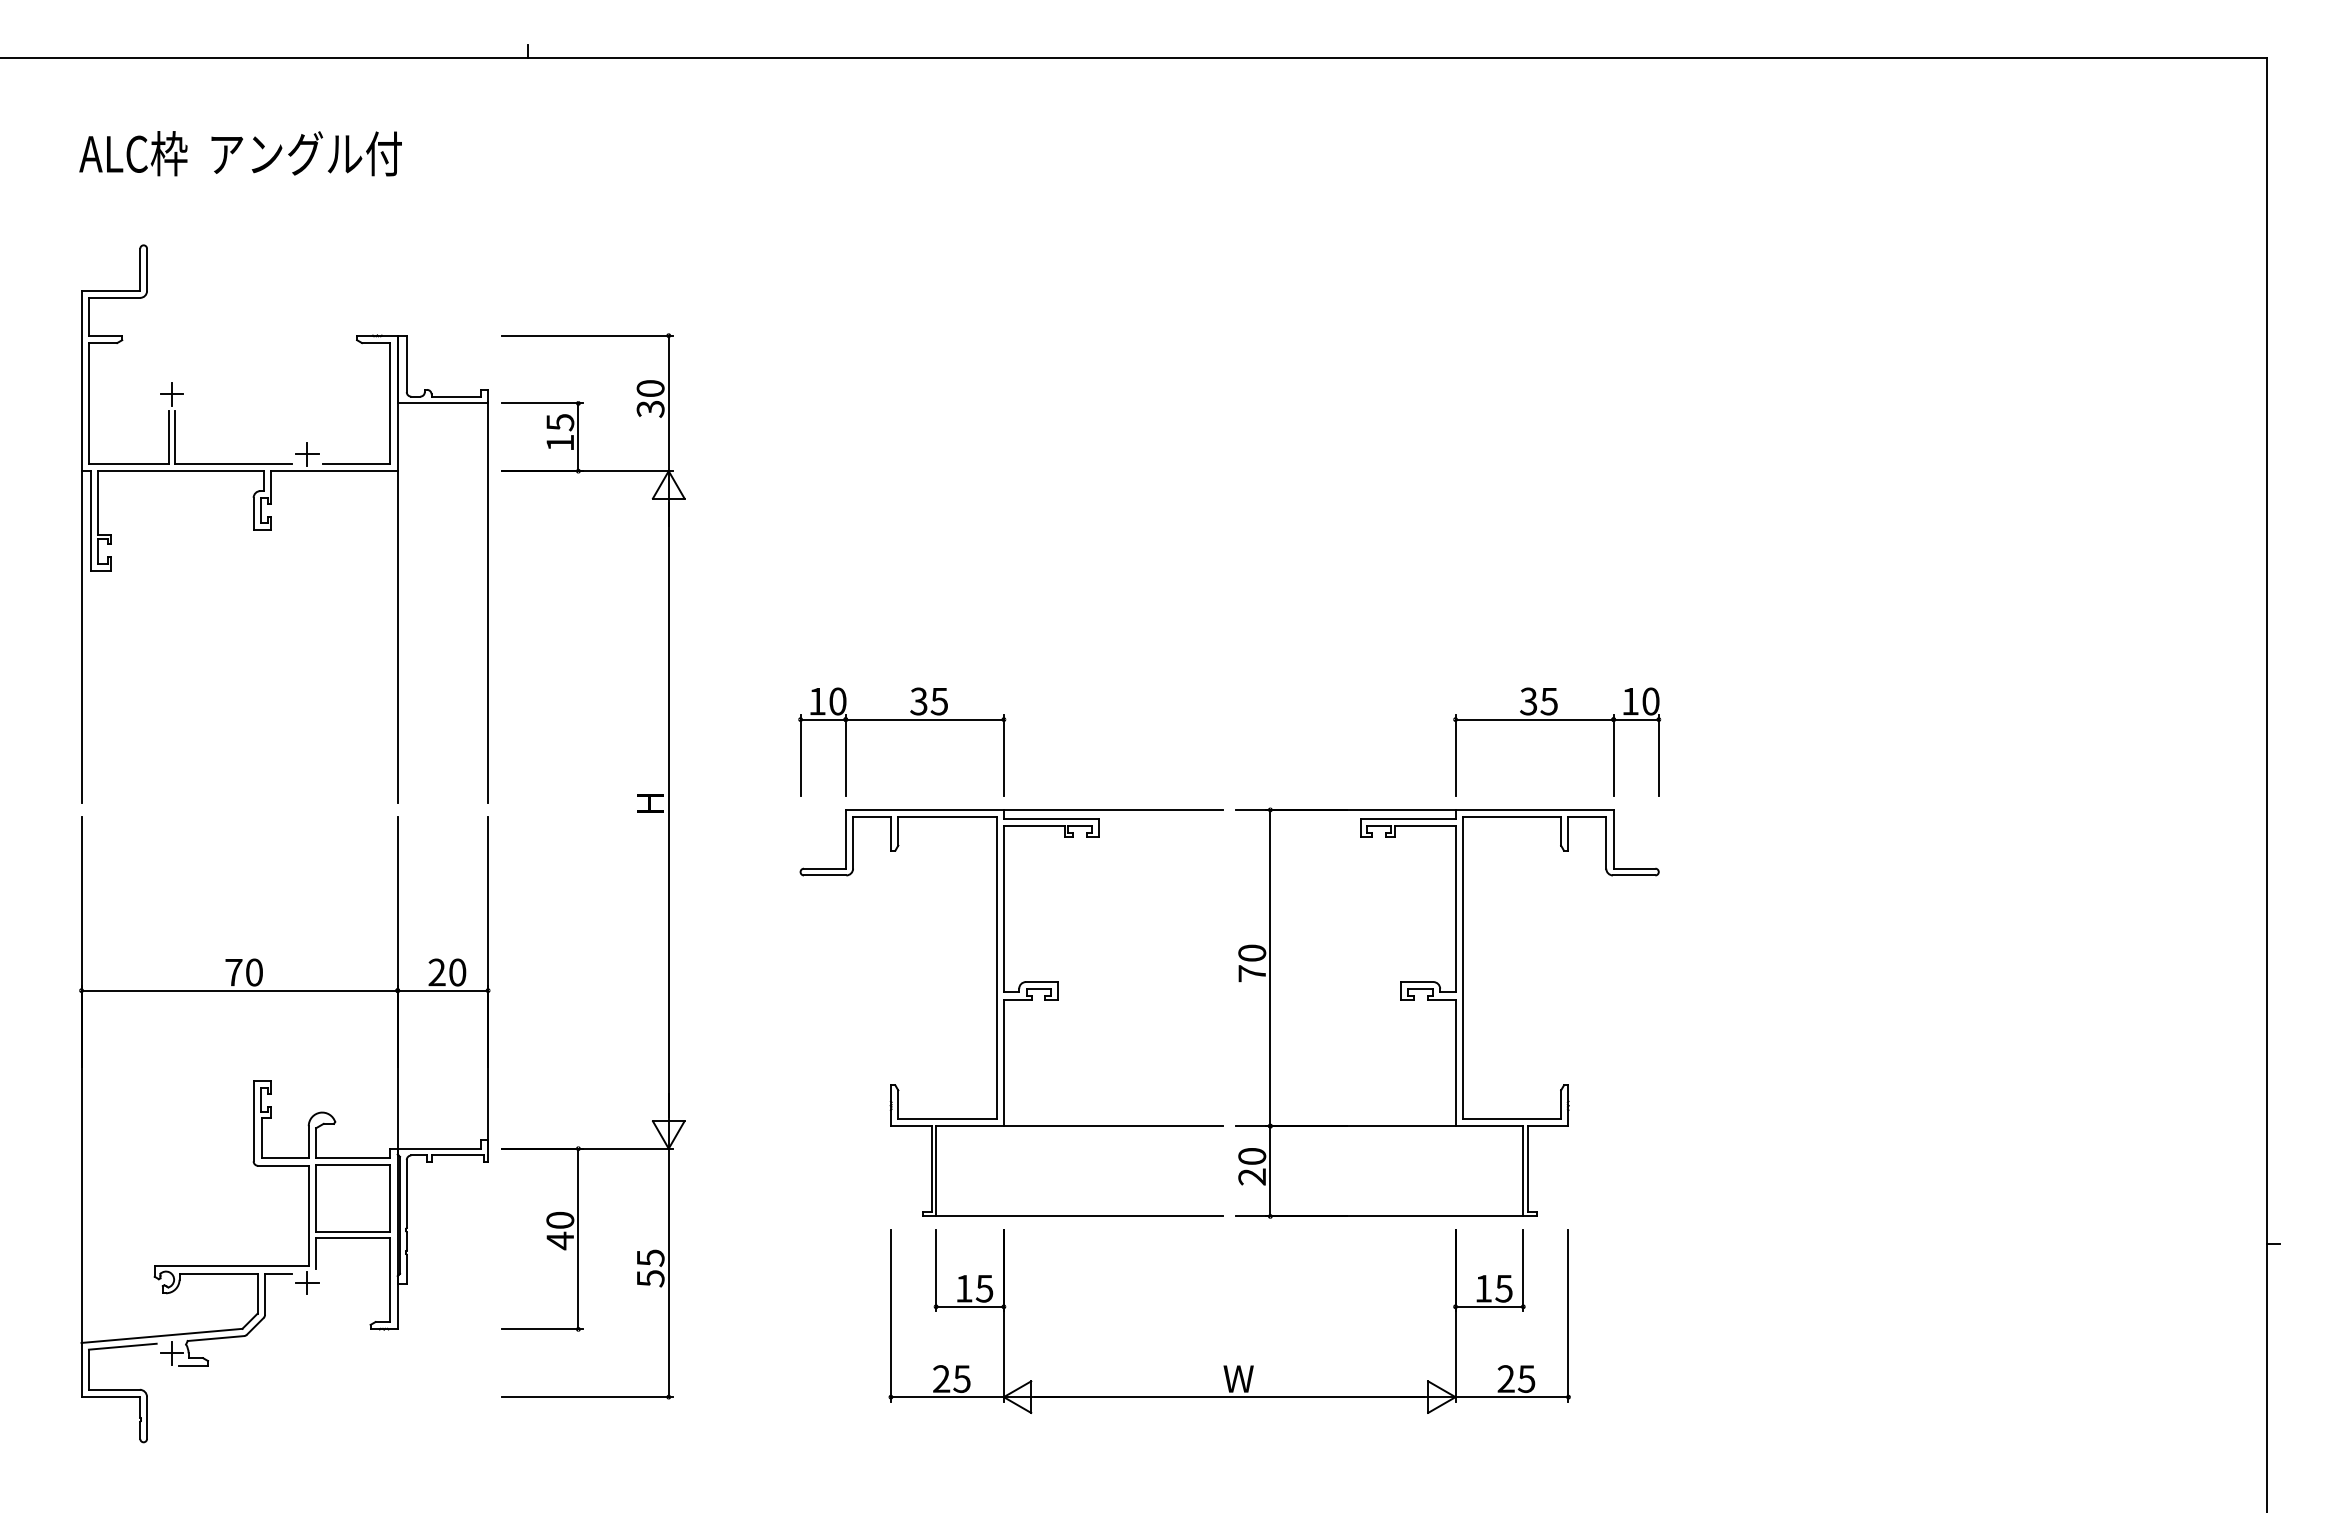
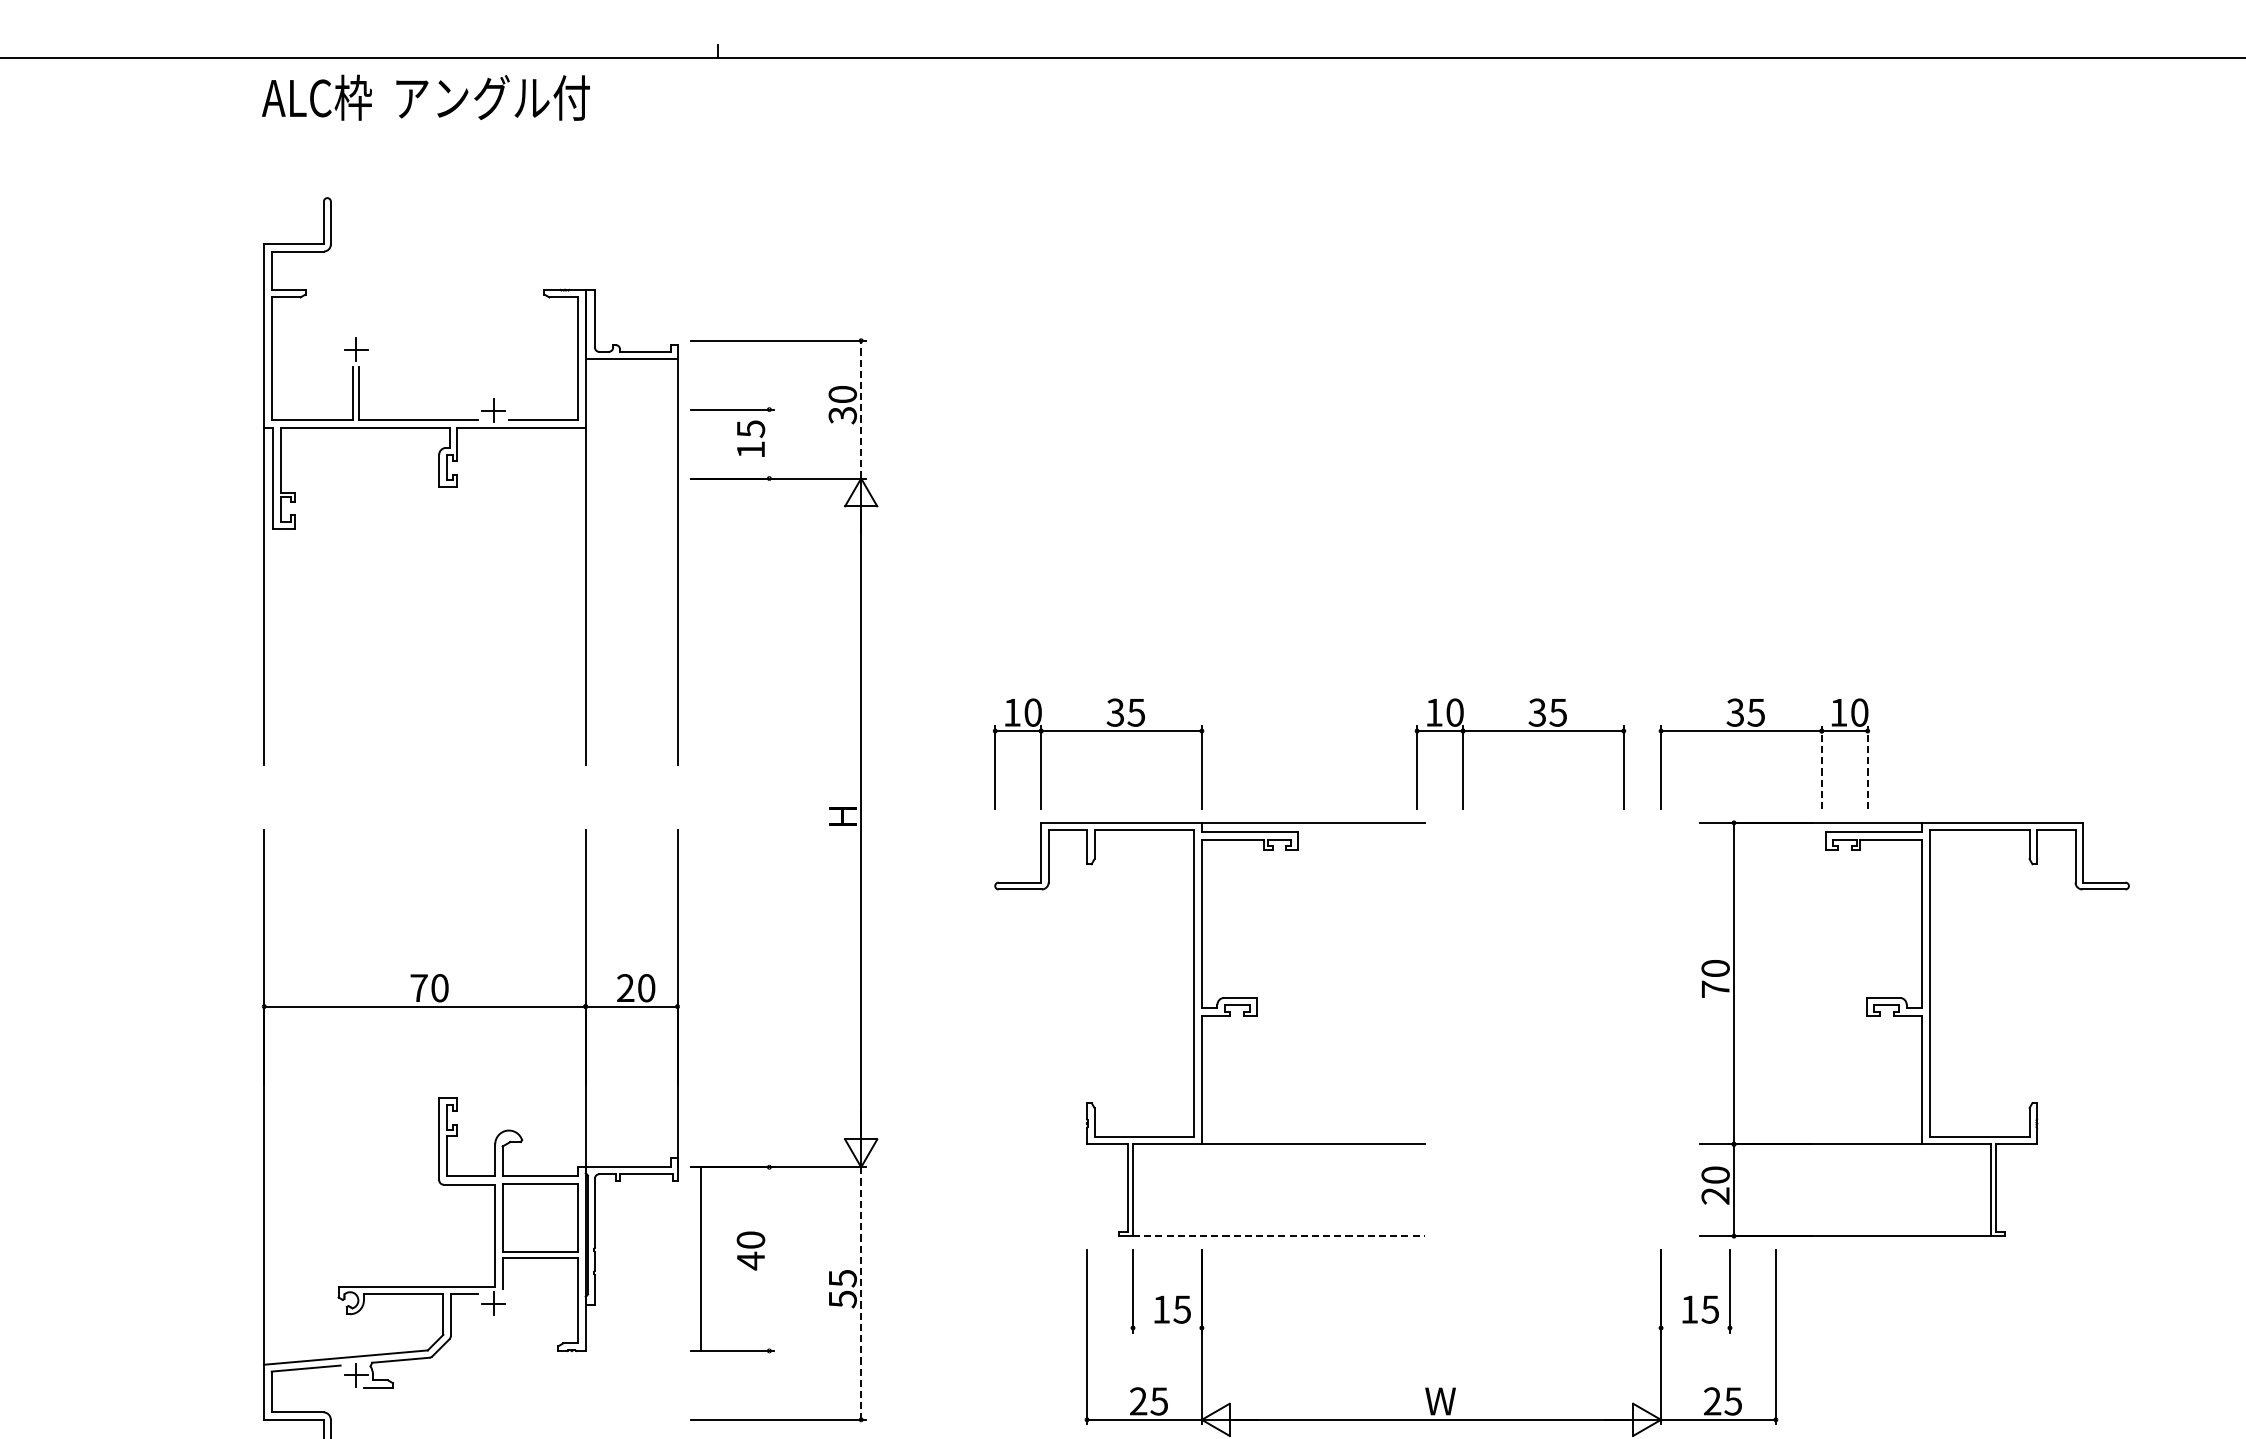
text: (240, 153) -> (425, 97), moved
line: (668, 403) -> (860, 409), solid -> dashed
line: (578, 437) -> (769, 444), removed
part: (271, 523) -> (457, 480), moved
part: (1317, 720) -> (1520, 731), added
line: (1613, 755) -> (1821, 767), solid -> dashed
line: (1658, 755) -> (1867, 767), solid -> dashed
part: (1447, 1012) -> (1914, 1028), moved
line: (1080, 1216) -> (1279, 1236), solid -> dashed
line: (578, 1238) -> (701, 1258), moved
line: (668, 1273) -> (860, 1294), solid -> dashed
line: (969, 1306) -> (1166, 1327), removed
line: (1489, 1306) -> (1695, 1327), removed

